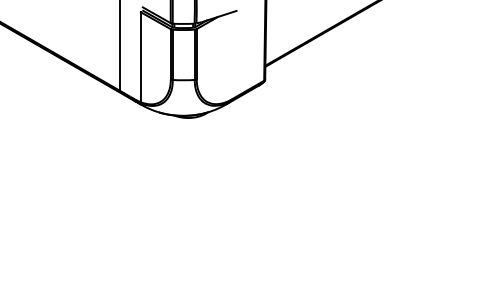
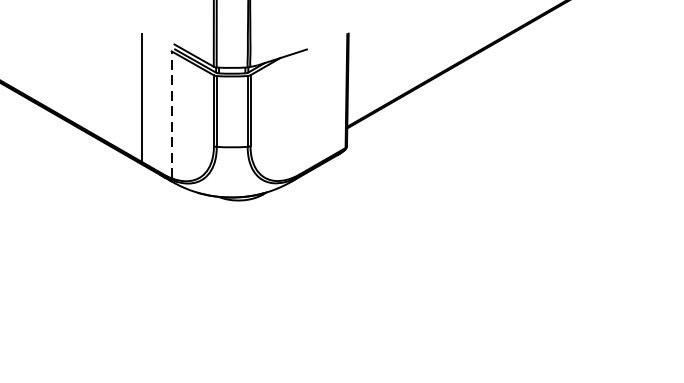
line: (140, 57) -> (171, 115), solid -> dashed

